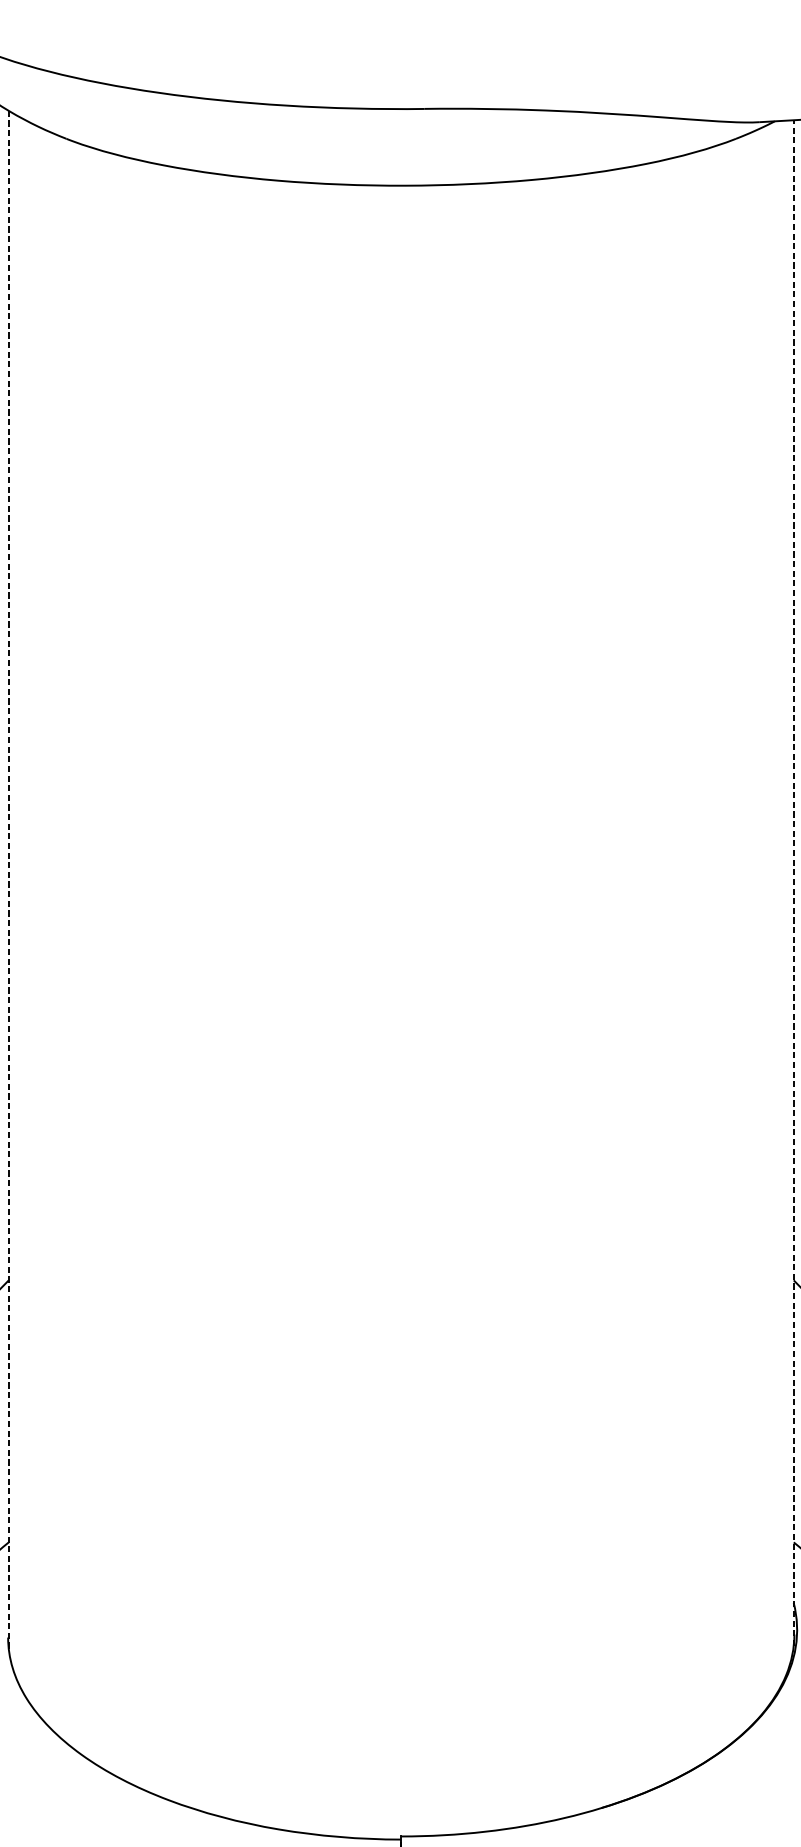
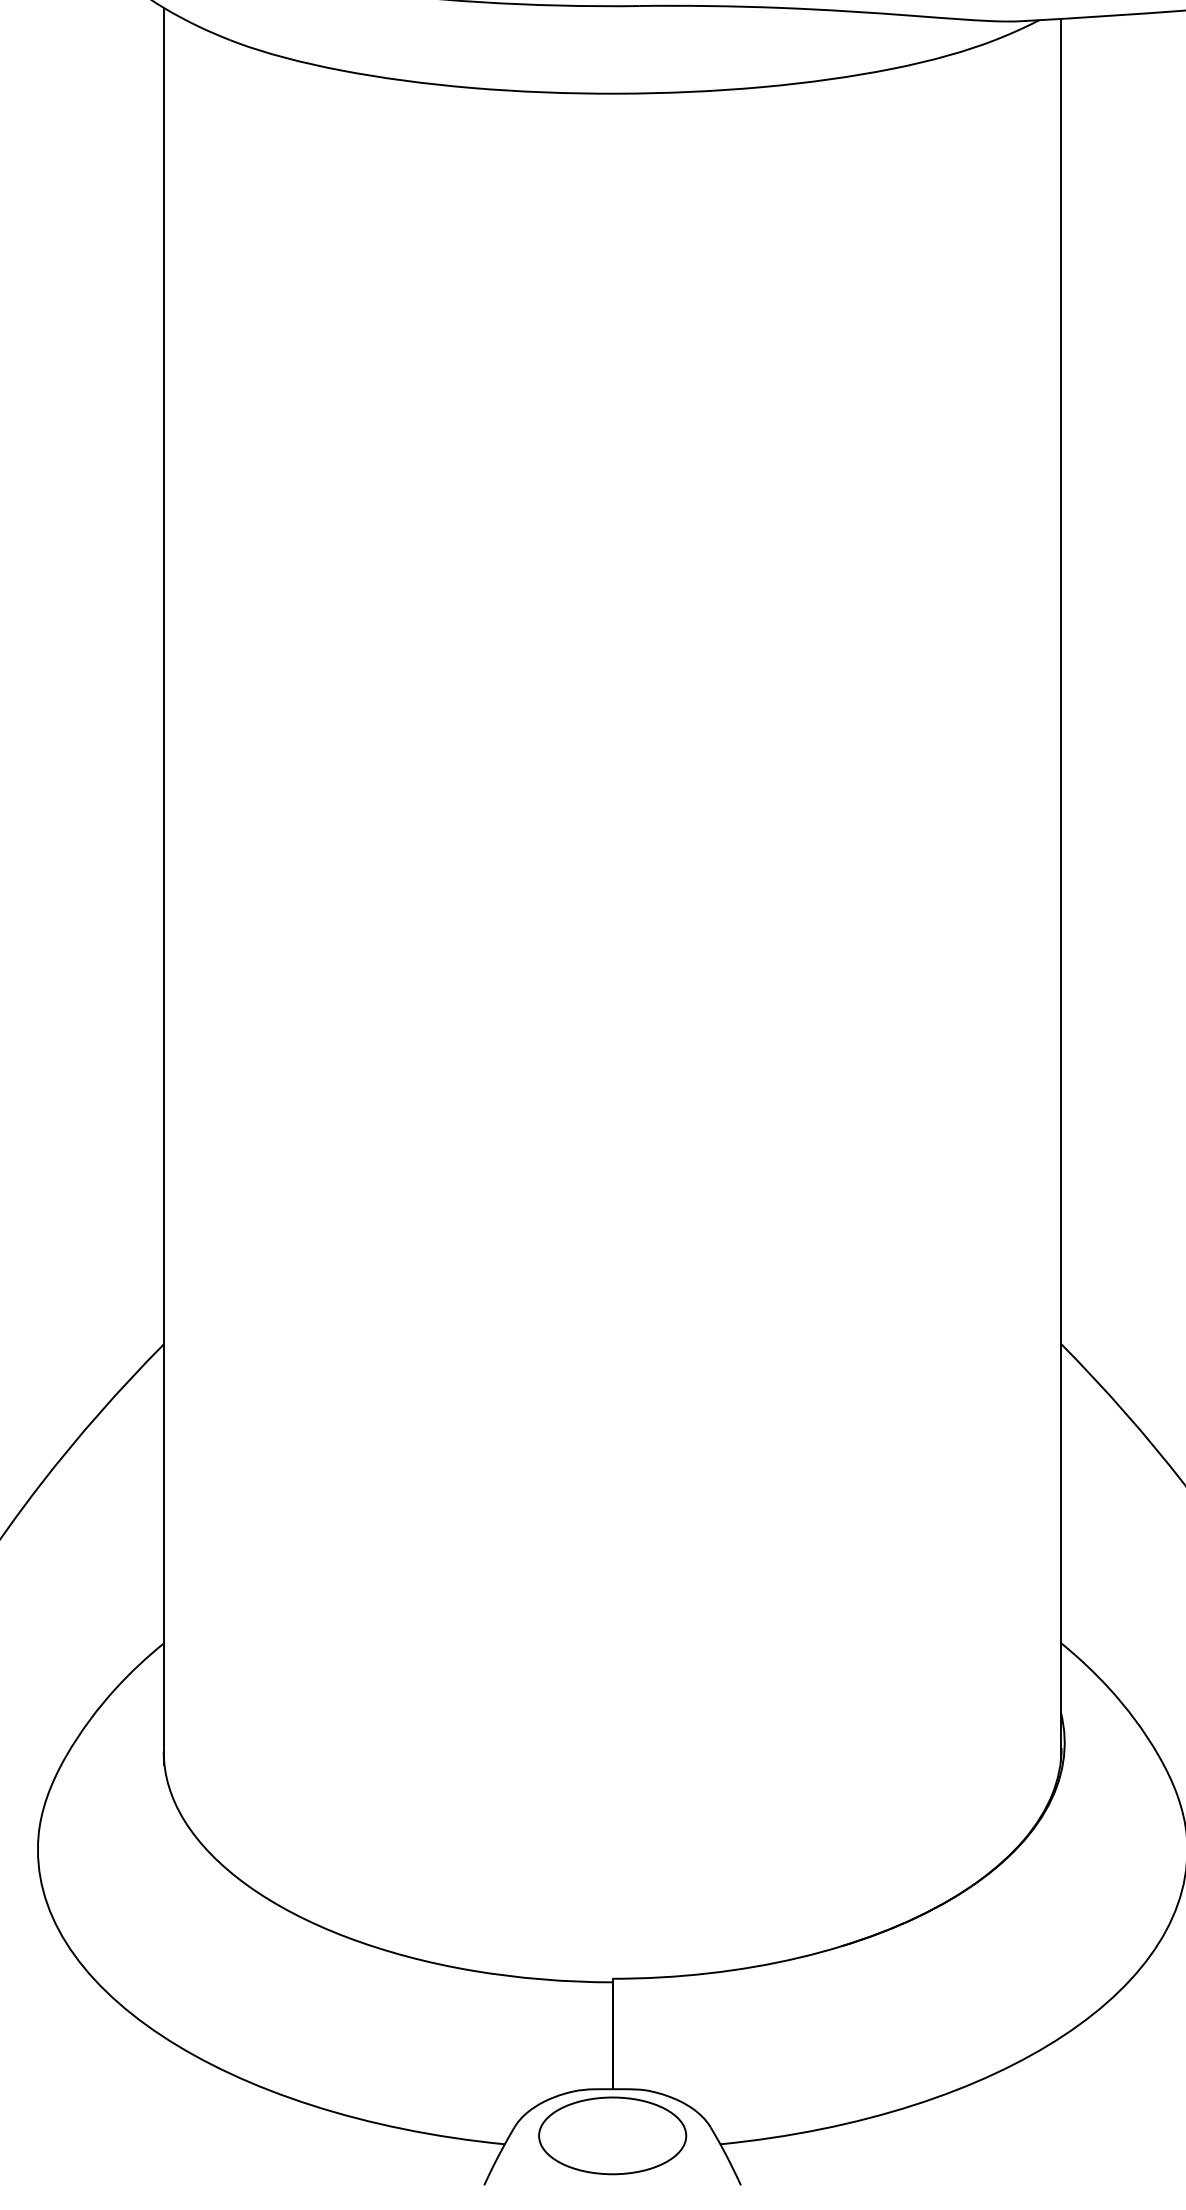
line: (8, 880) -> (164, 887), dashed -> solid
line: (793, 882) -> (1060, 889), dashed -> solid

